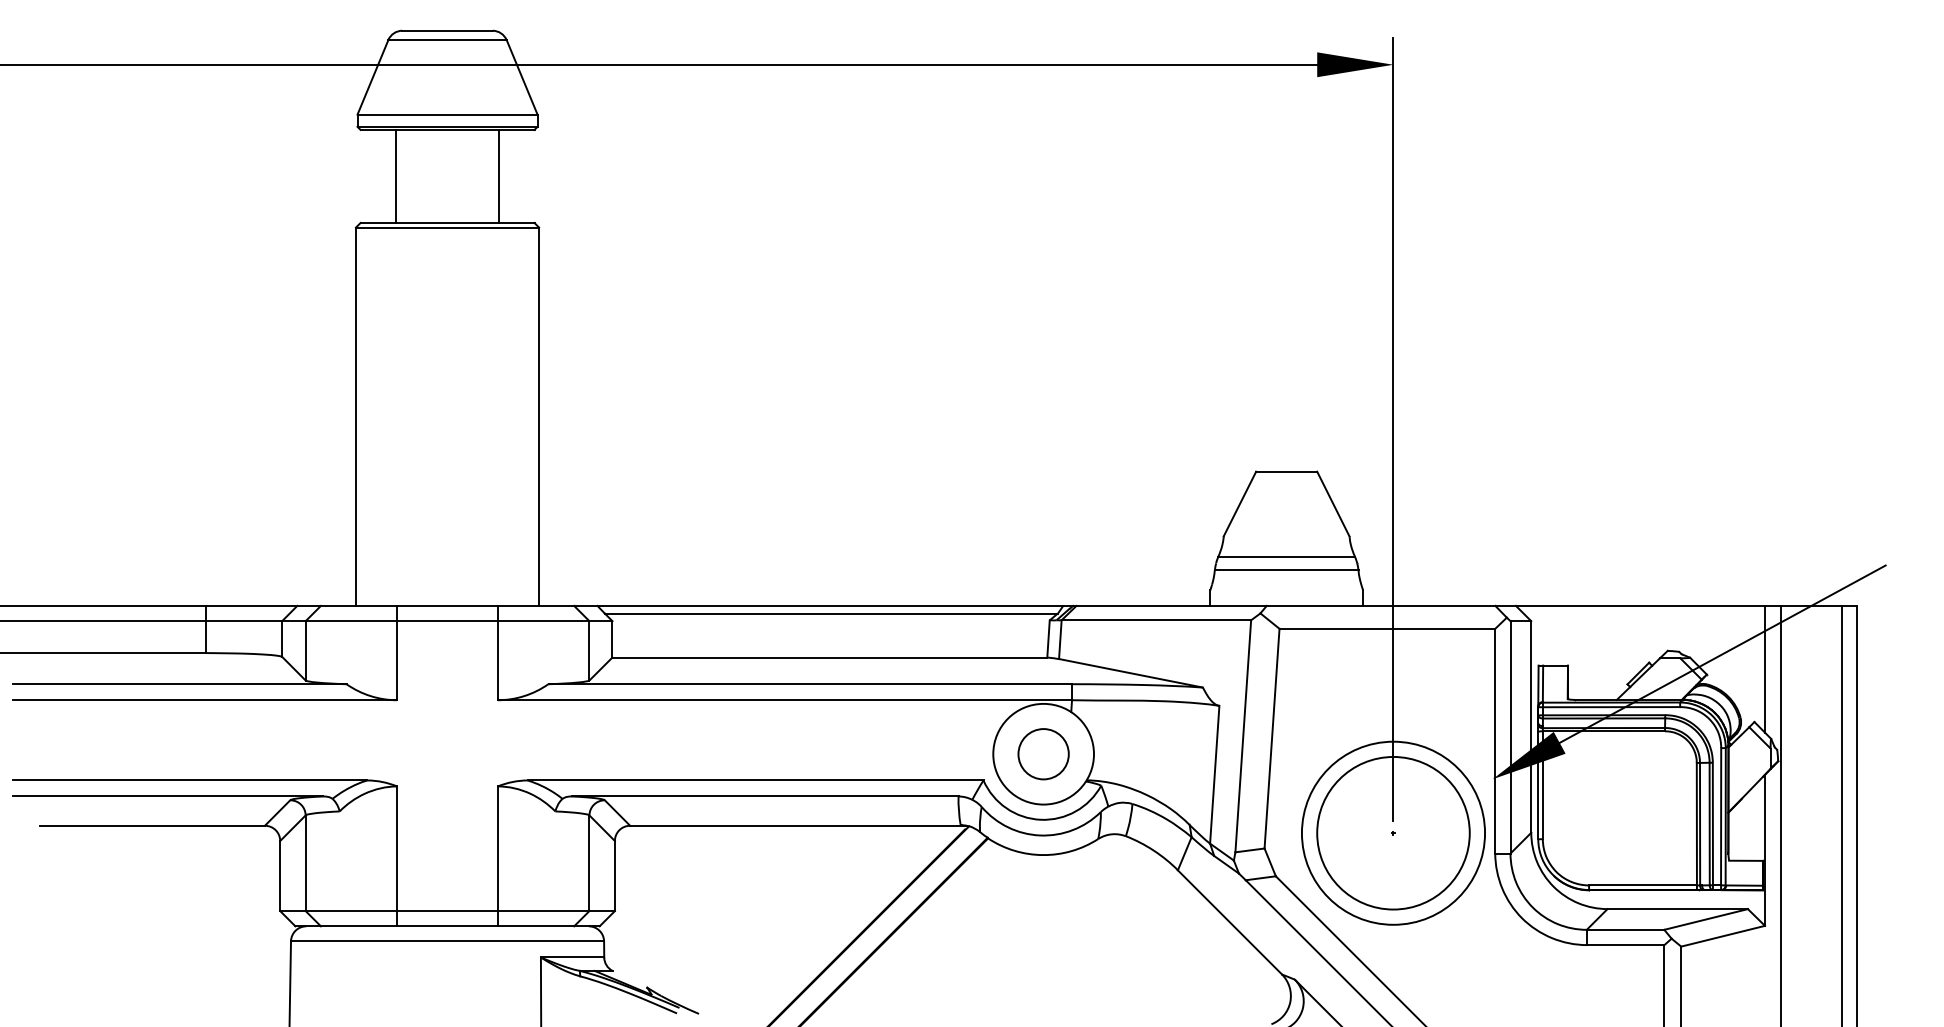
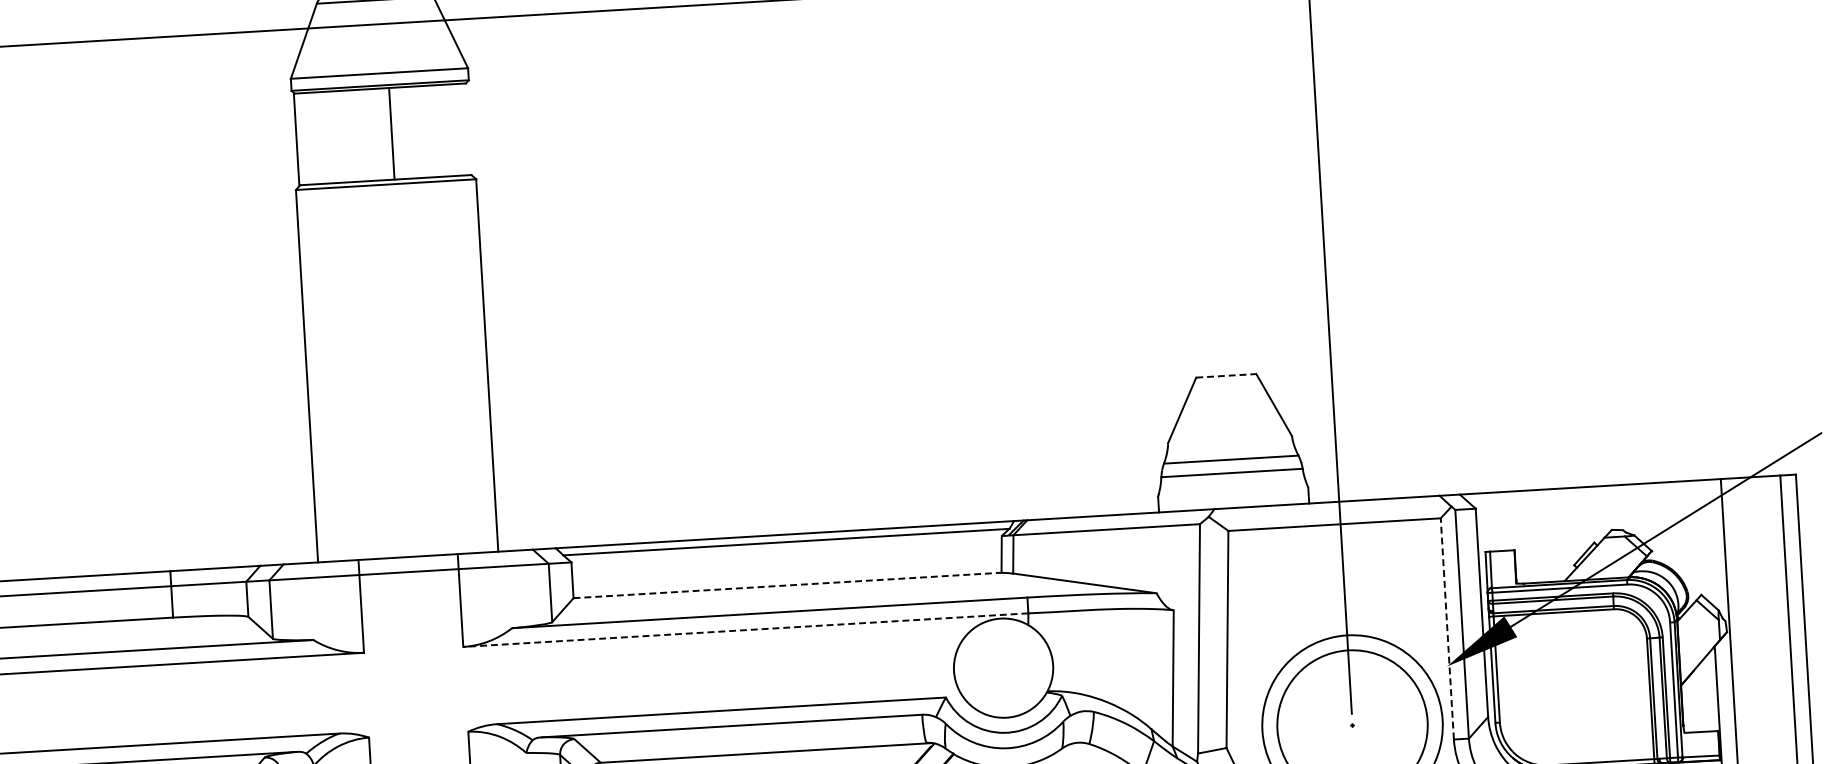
line: (395, 175) -> (296, 138), moved
line: (499, 175) -> (391, 132), moved
line: (1286, 471) -> (1226, 375), solid -> dashed
line: (830, 657) -> (788, 585), solid -> dashed
line: (1764, 668) -> (1708, 541), removed
line: (784, 700) -> (745, 630), solid -> dashed
line: (1495, 740) -> (1447, 628), solid -> dashed
circle: (1043, 754) -> (1003, 668), removed

